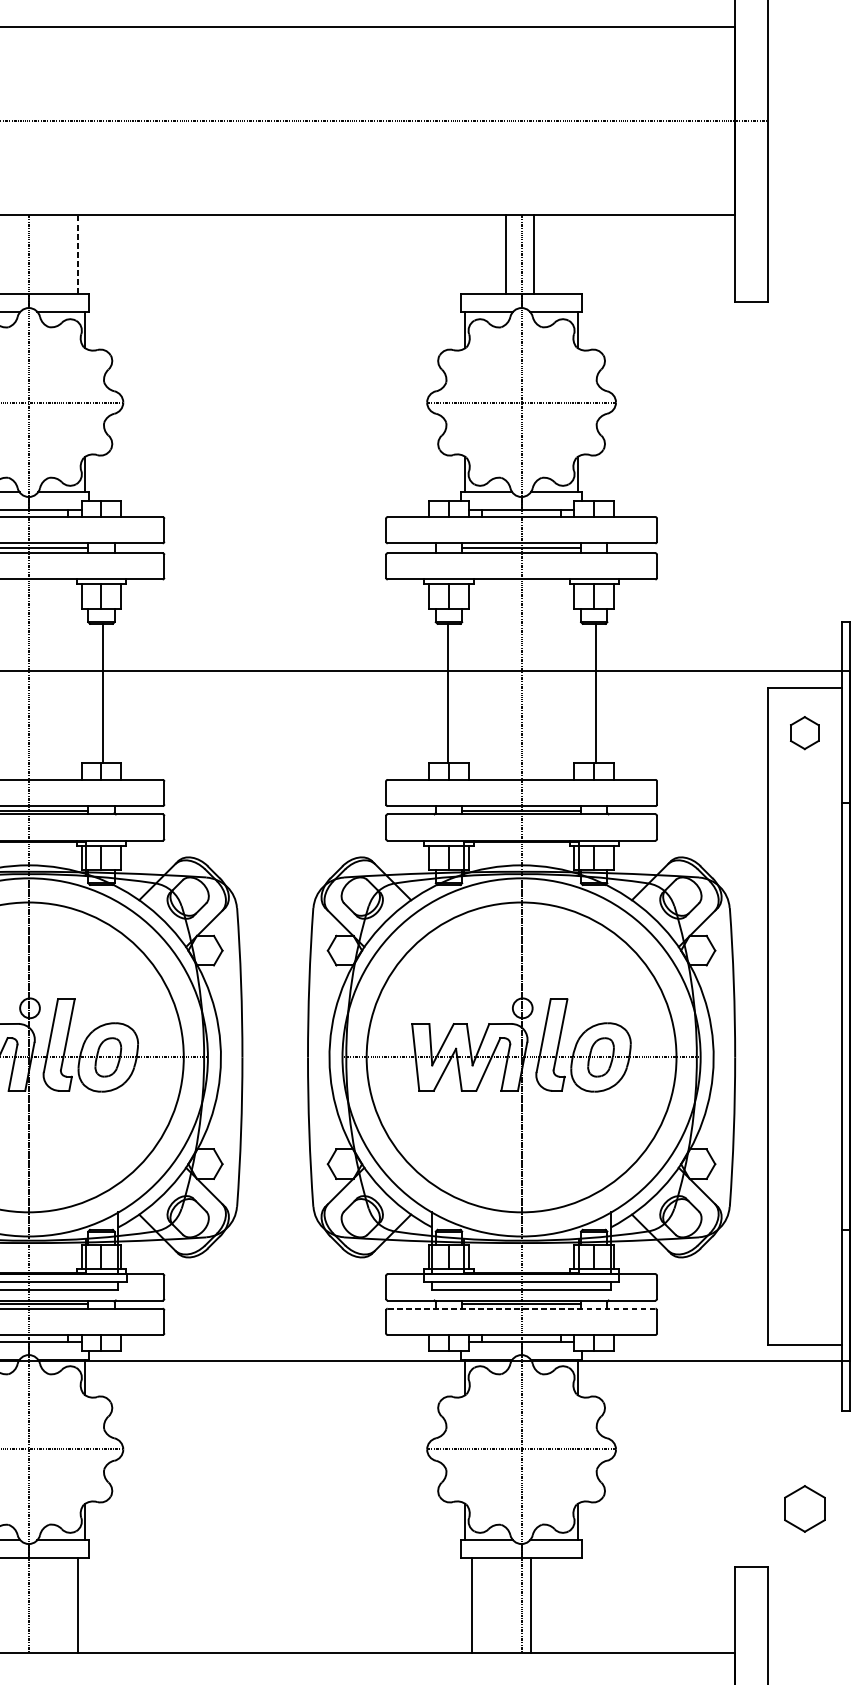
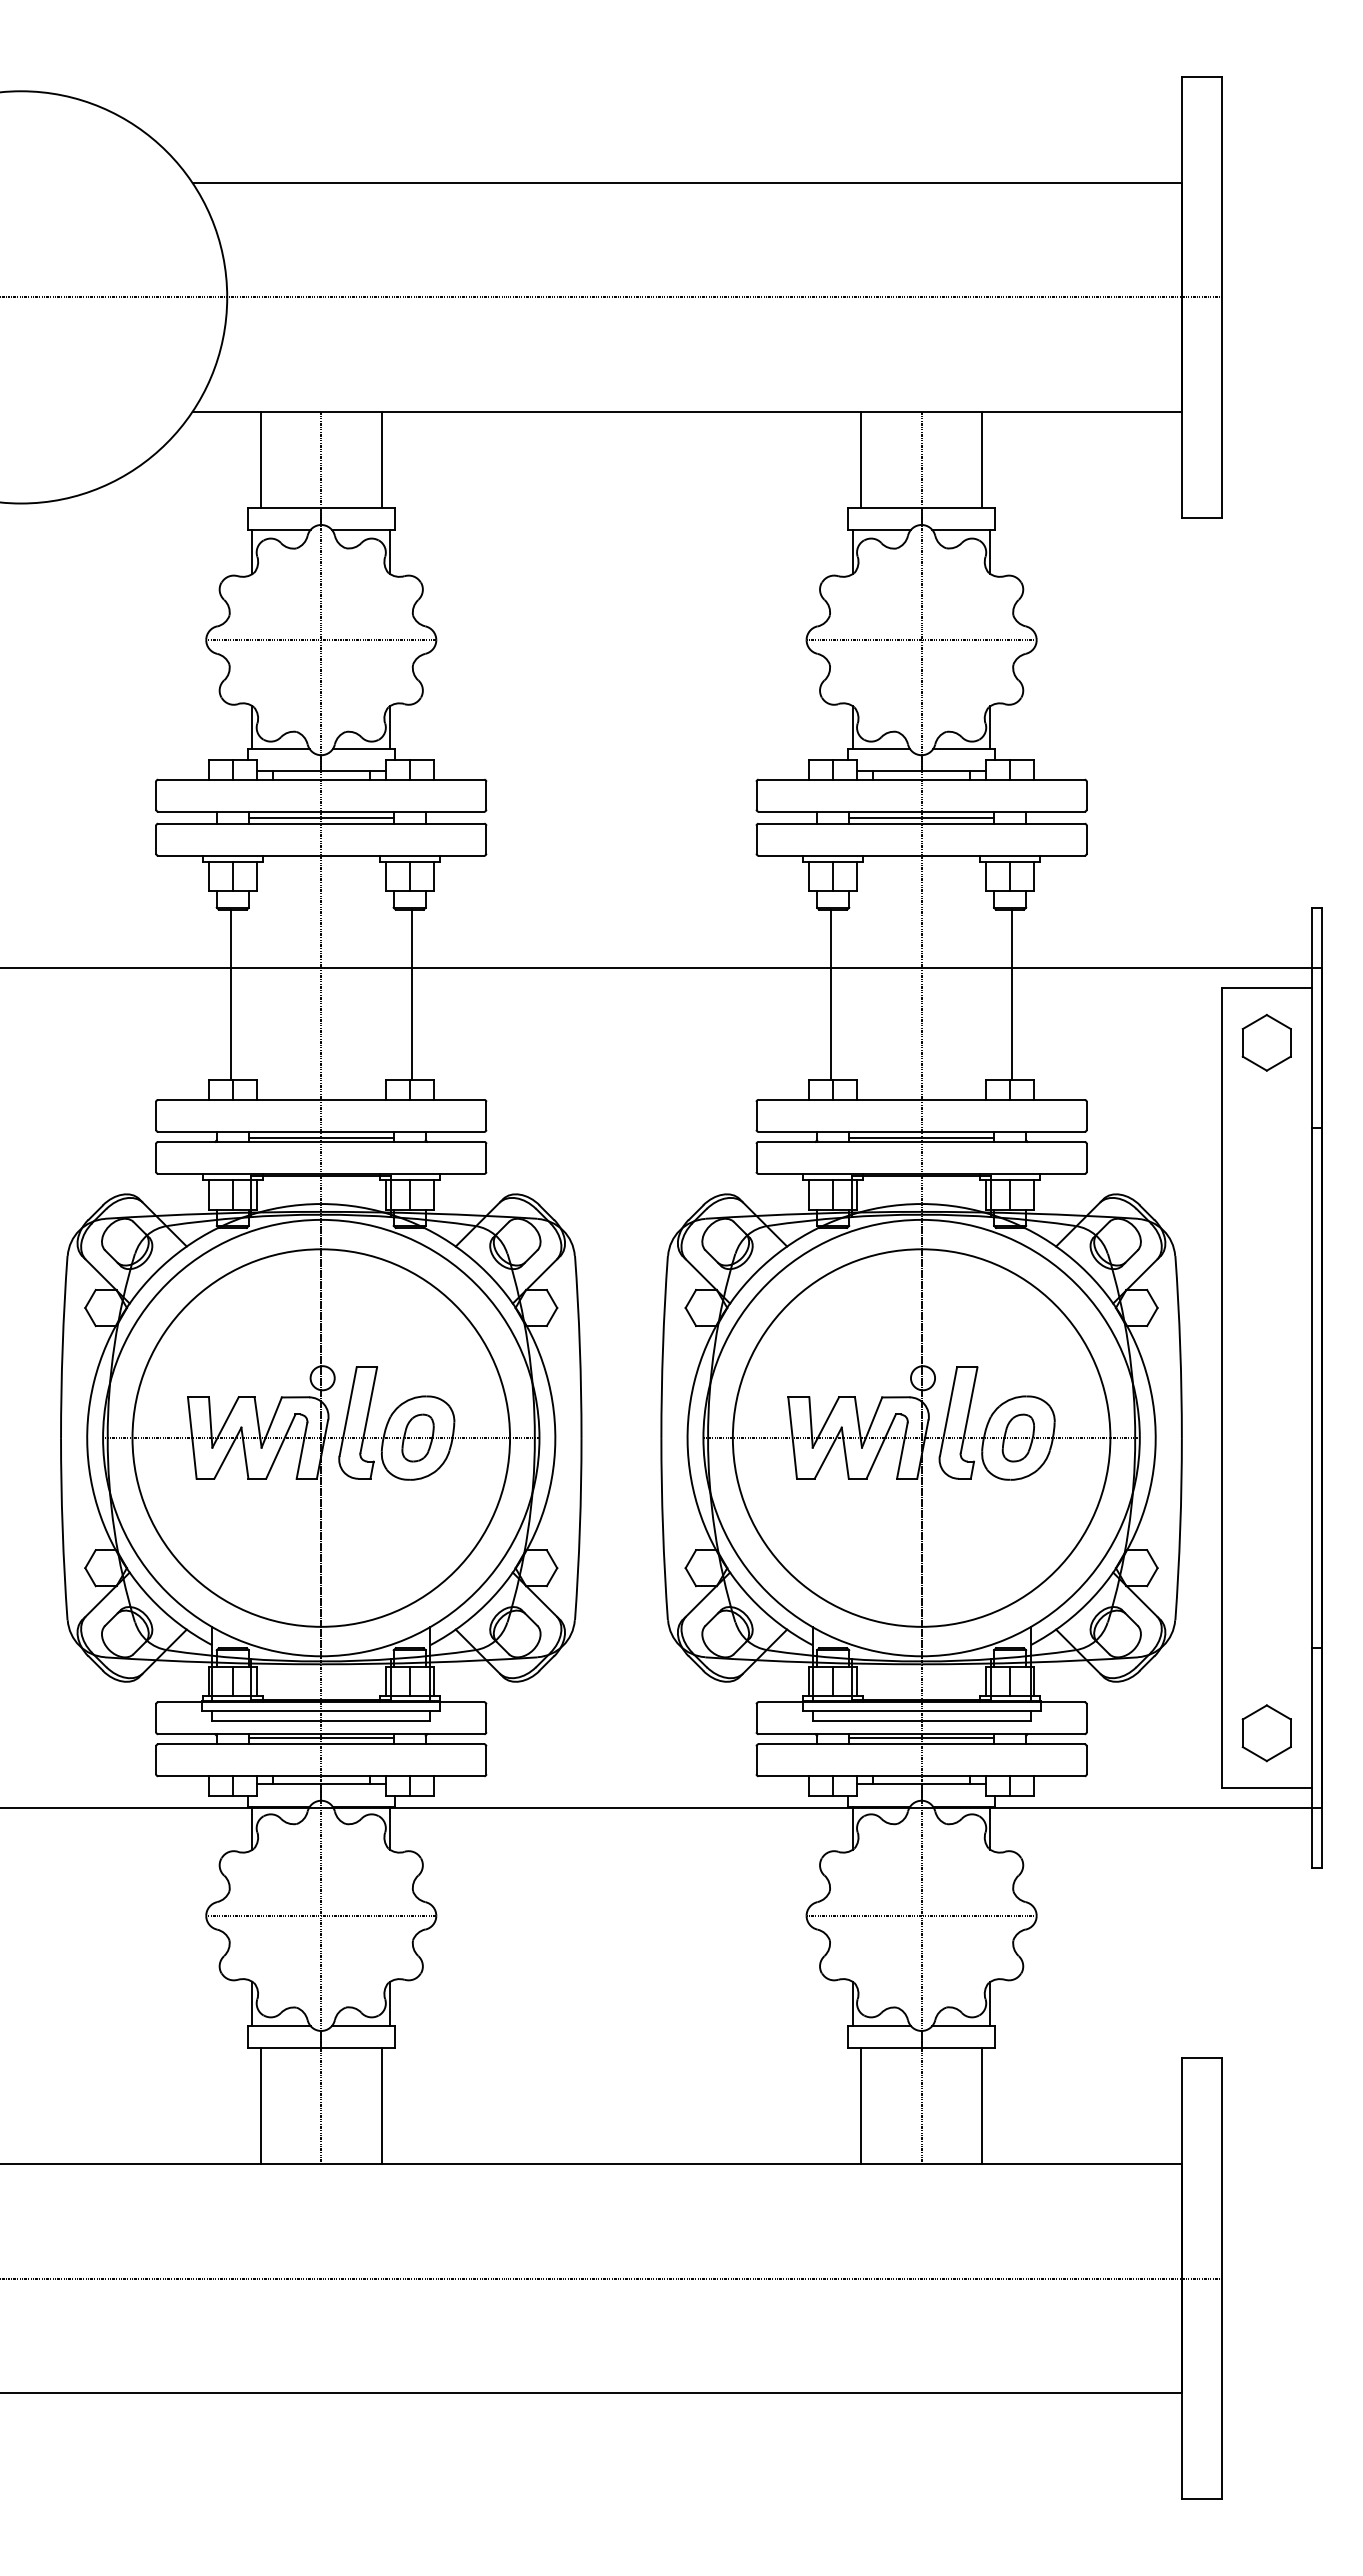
line: (78, 254) -> (381, 459), dashed -> solid
line: (506, 254) -> (861, 459), moved
line: (533, 254) -> (981, 459), moved
part: (804, 732) -> (1266, 1042), size x1.43
line: (521, 1308) -> (921, 1744), dashed -> solid
part: (804, 1509) -> (1266, 1733), moved
line: (530, 1605) -> (981, 2106), moved

